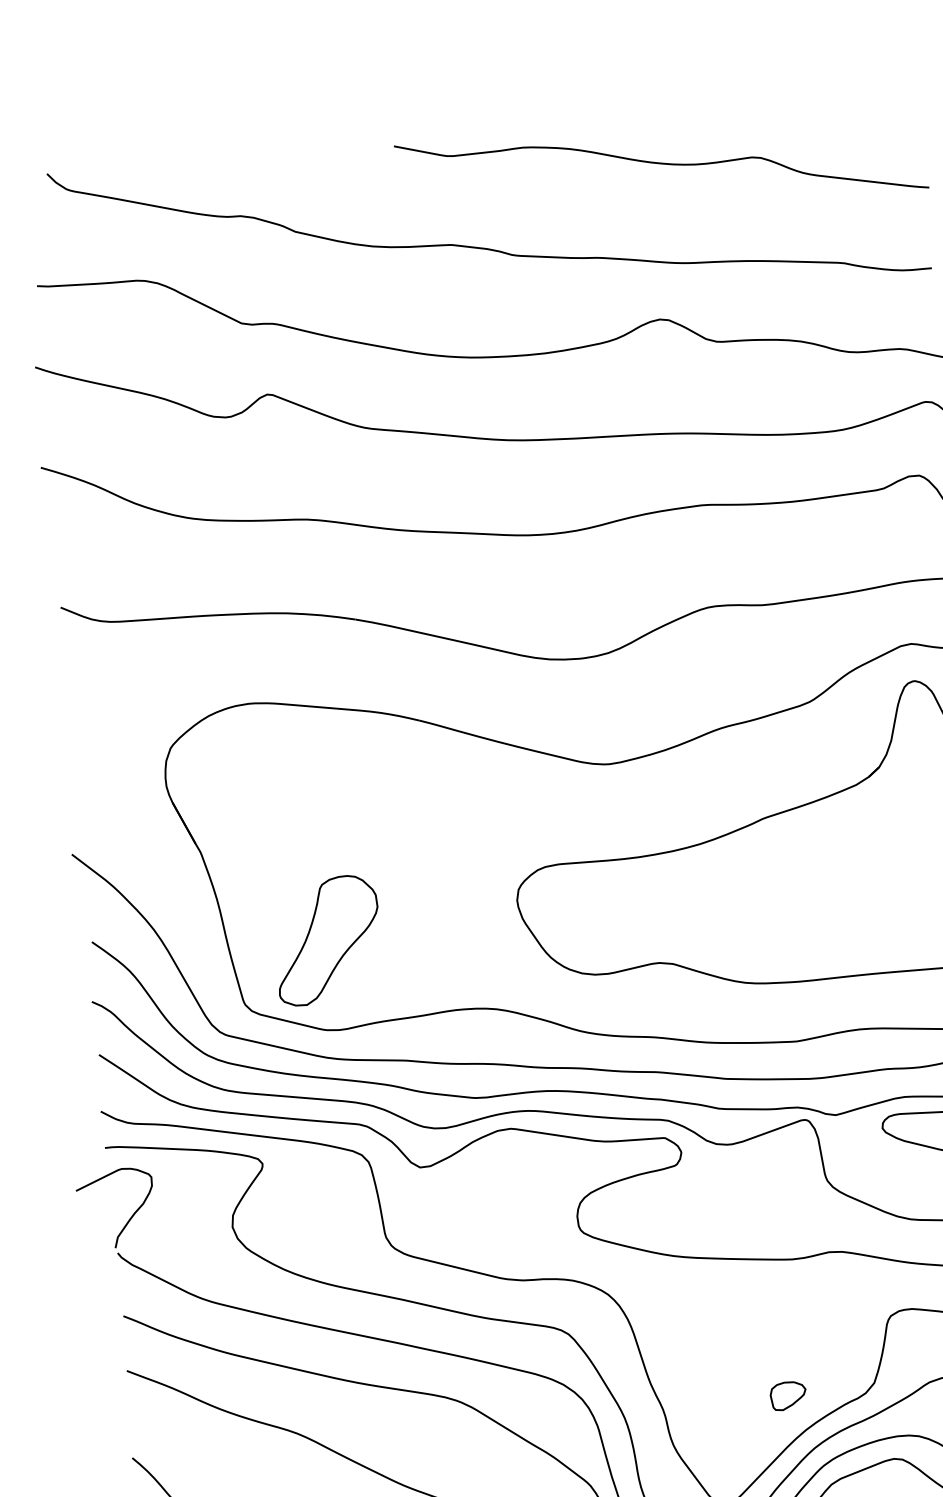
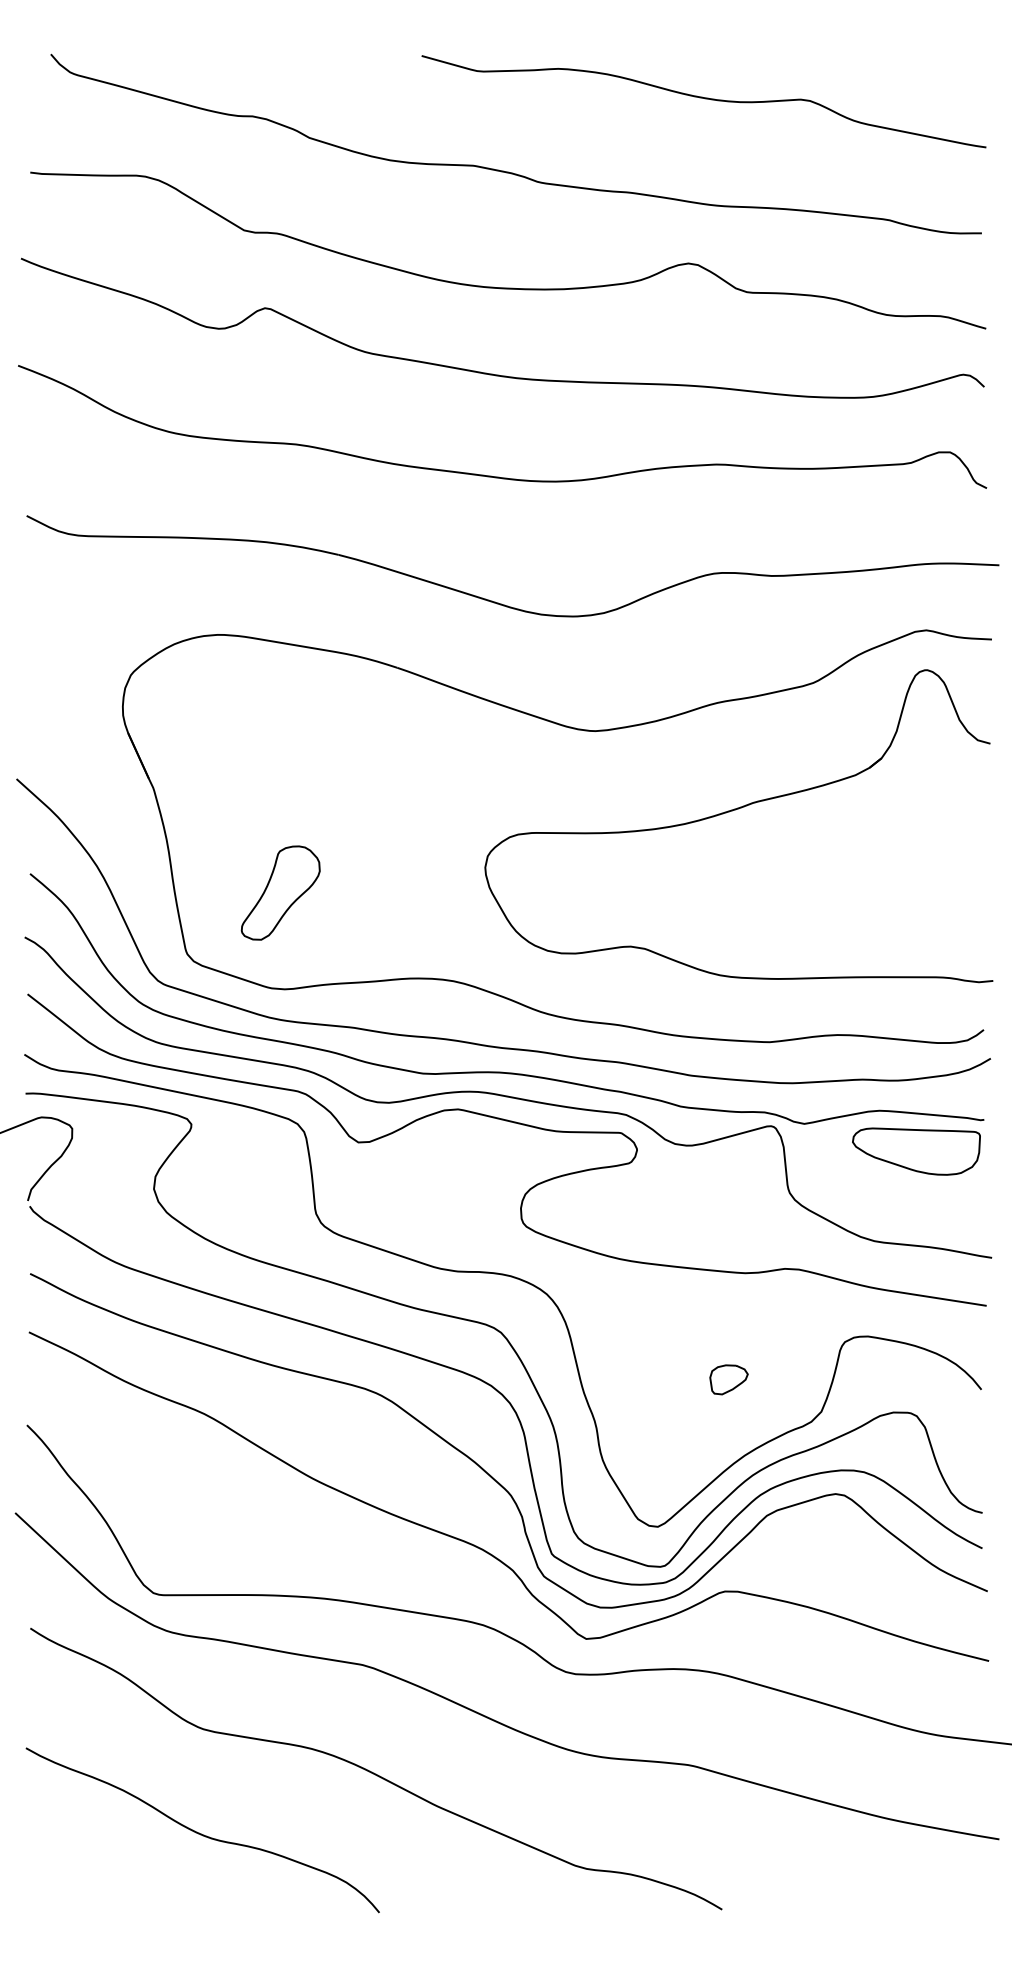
part: (327, 939) -> (280, 892), size x0.7
part: (787, 1395) -> (728, 1379), moved

